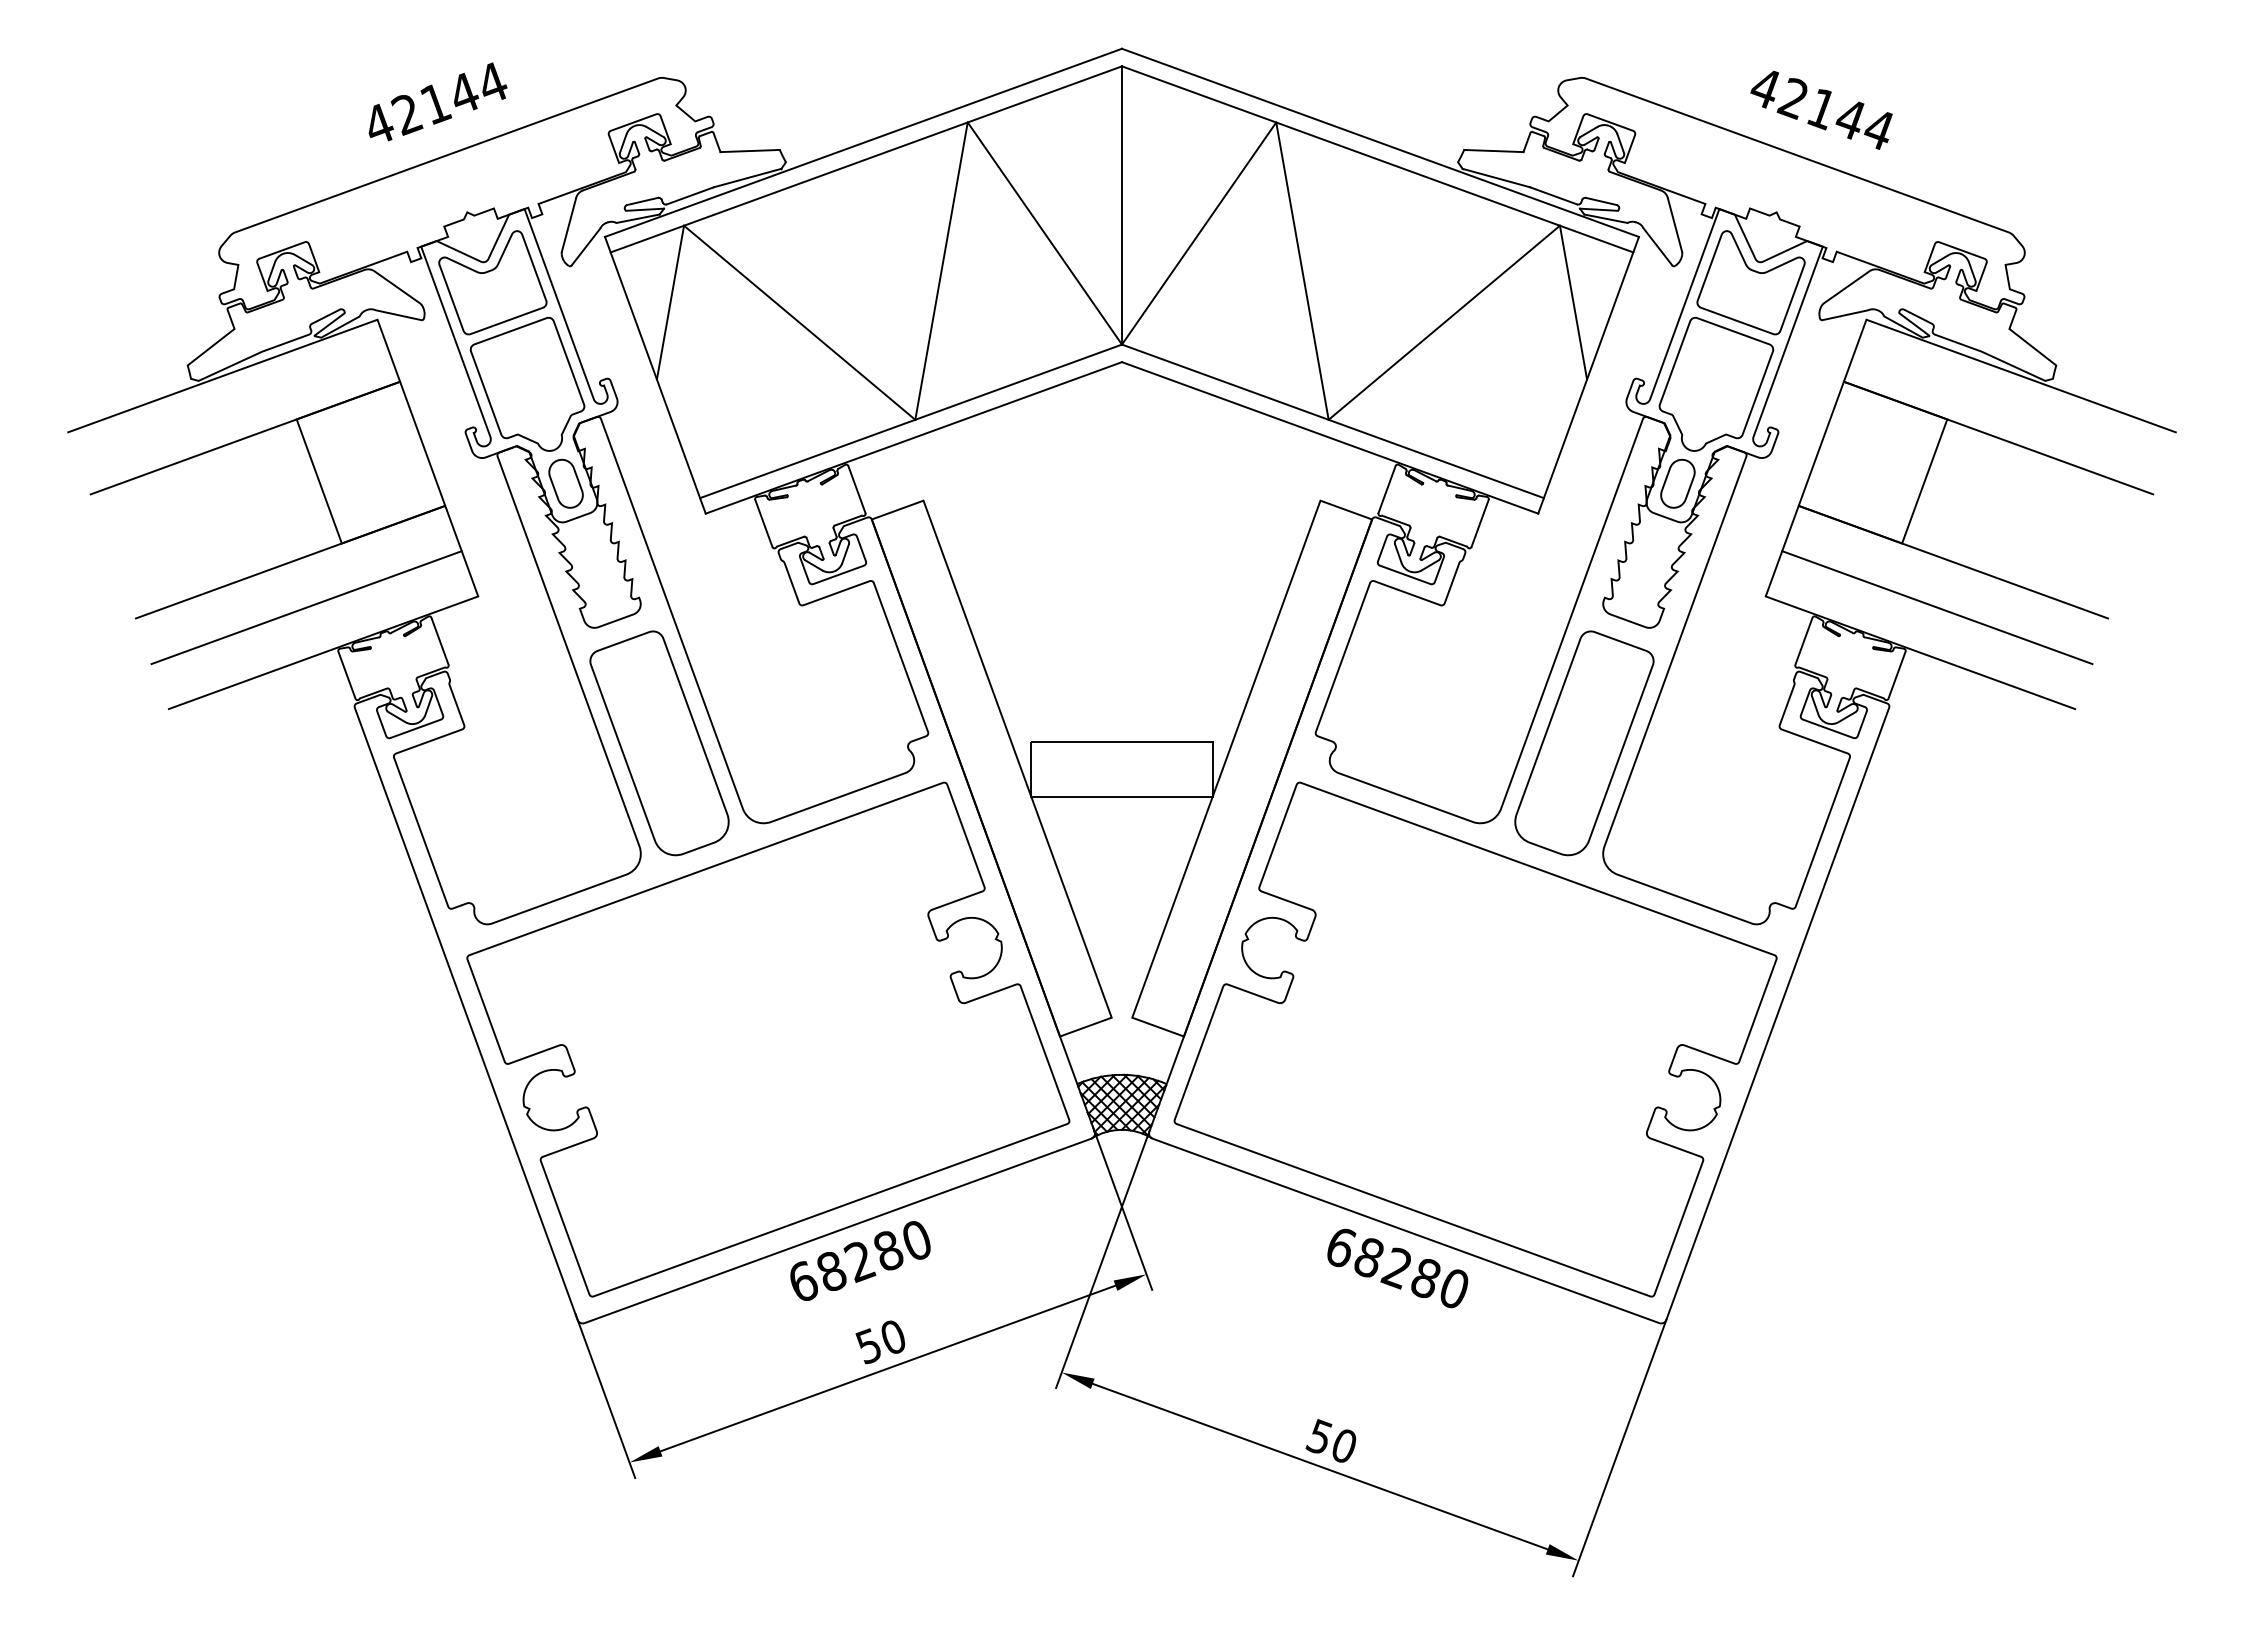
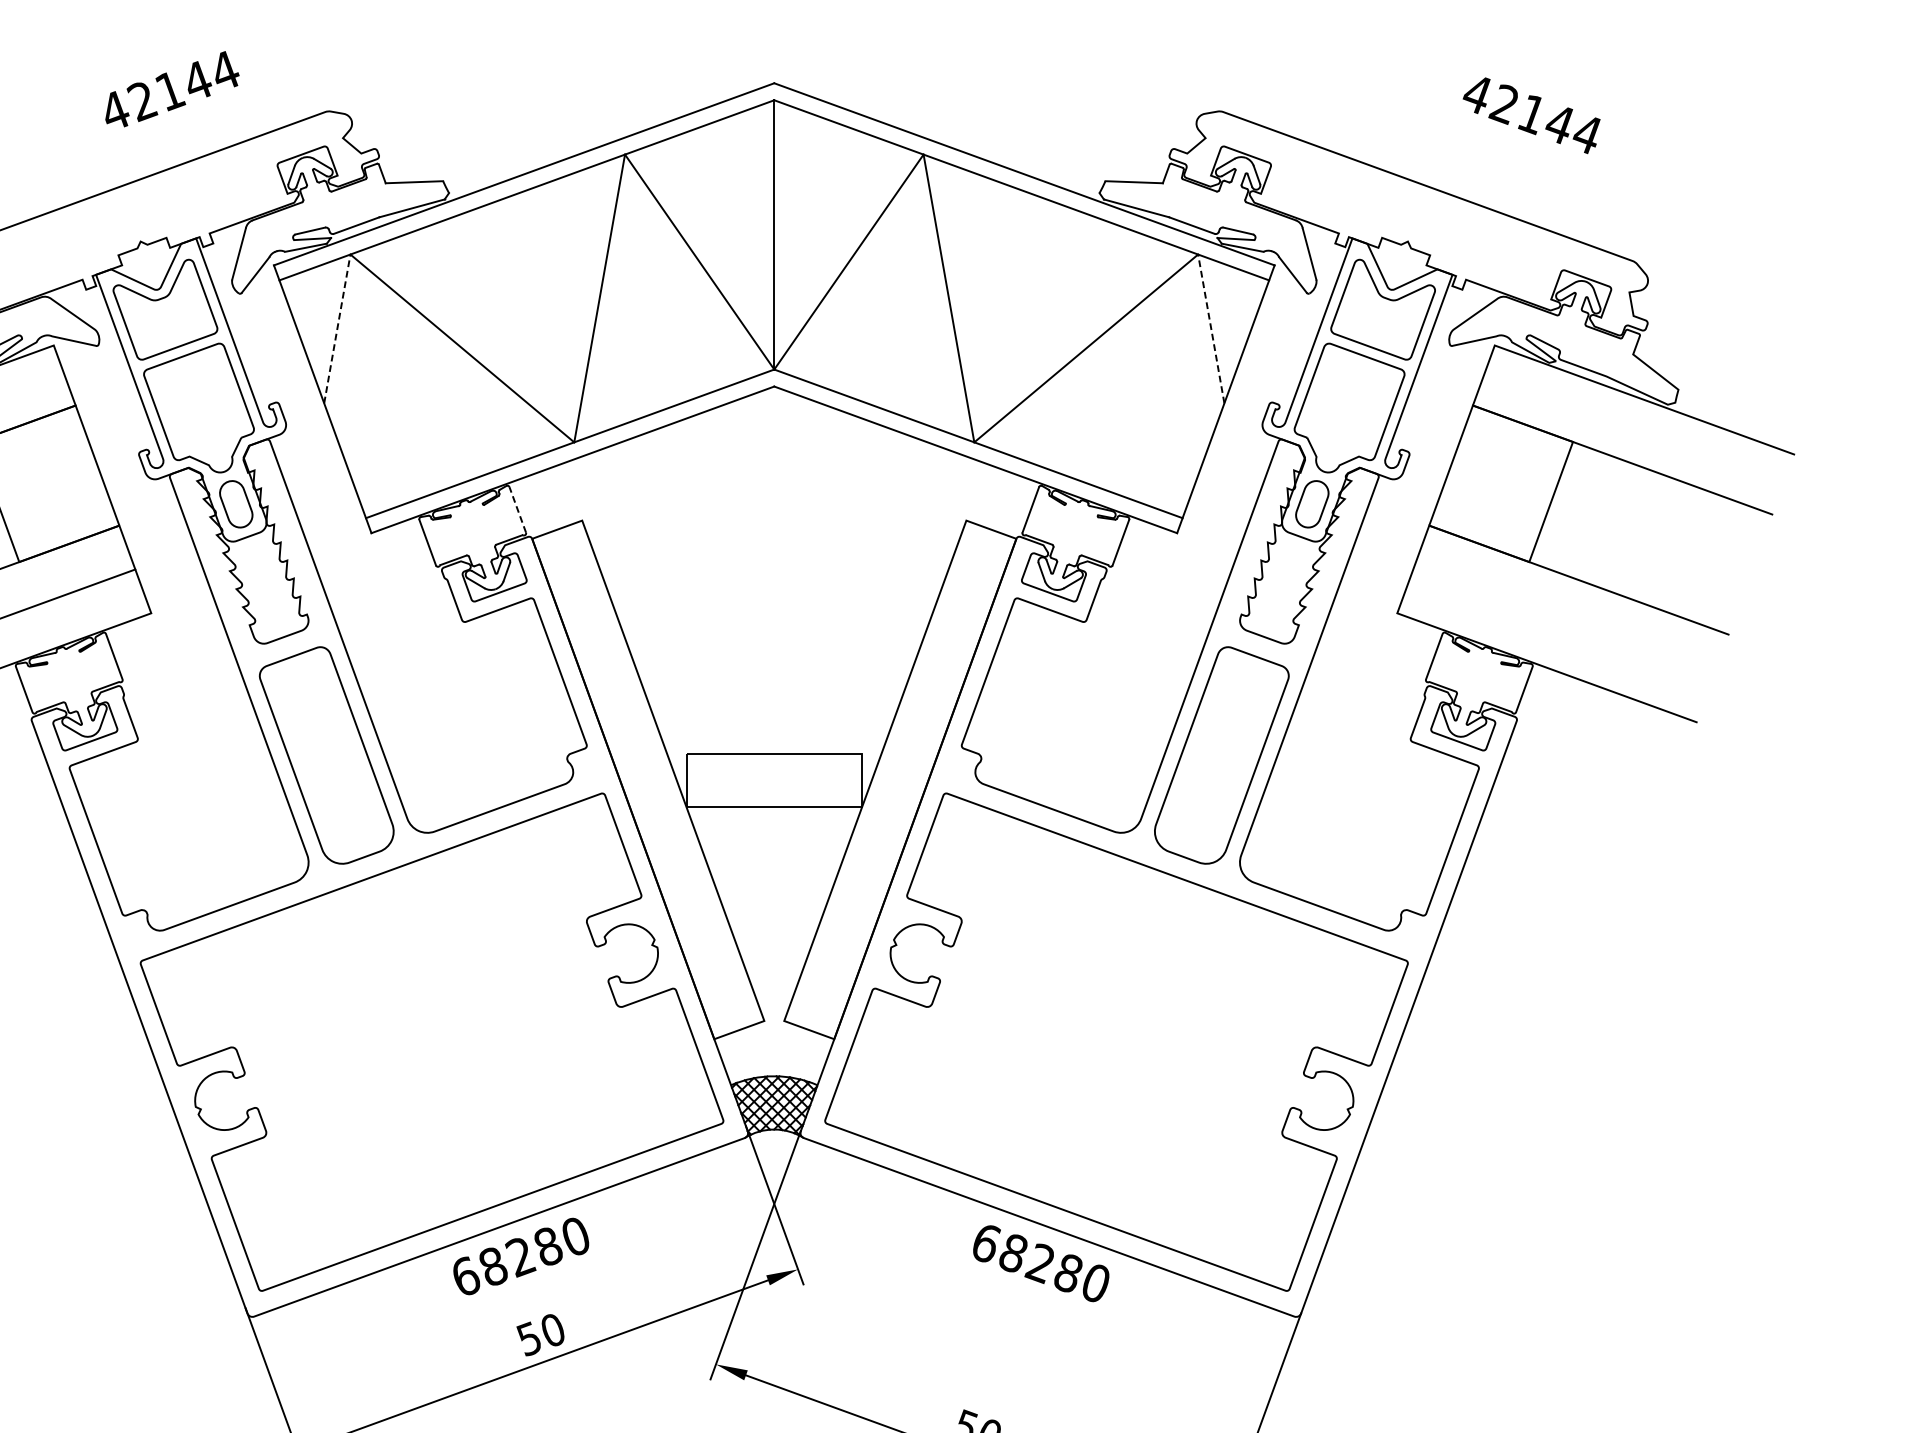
text: (437, 101) -> (171, 88), moved
text: (1821, 109) -> (1531, 114), moved
line: (670, 302) -> (337, 328), solid -> dashed
line: (1573, 302) -> (1211, 328), solid -> dashed
line: (856, 489) -> (517, 509), solid -> dashed
line: (1937, 607) -> (1563, 624), removed

